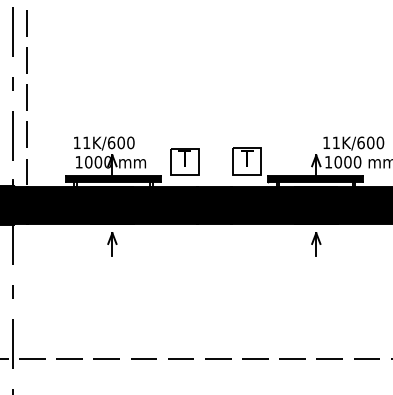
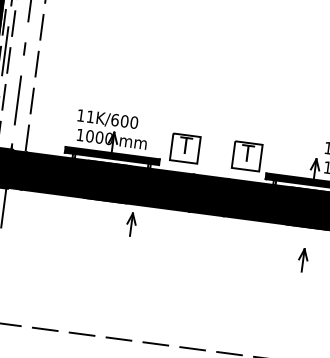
part: (112, 244) -> (131, 224), moved
part: (316, 244) -> (303, 260), moved

